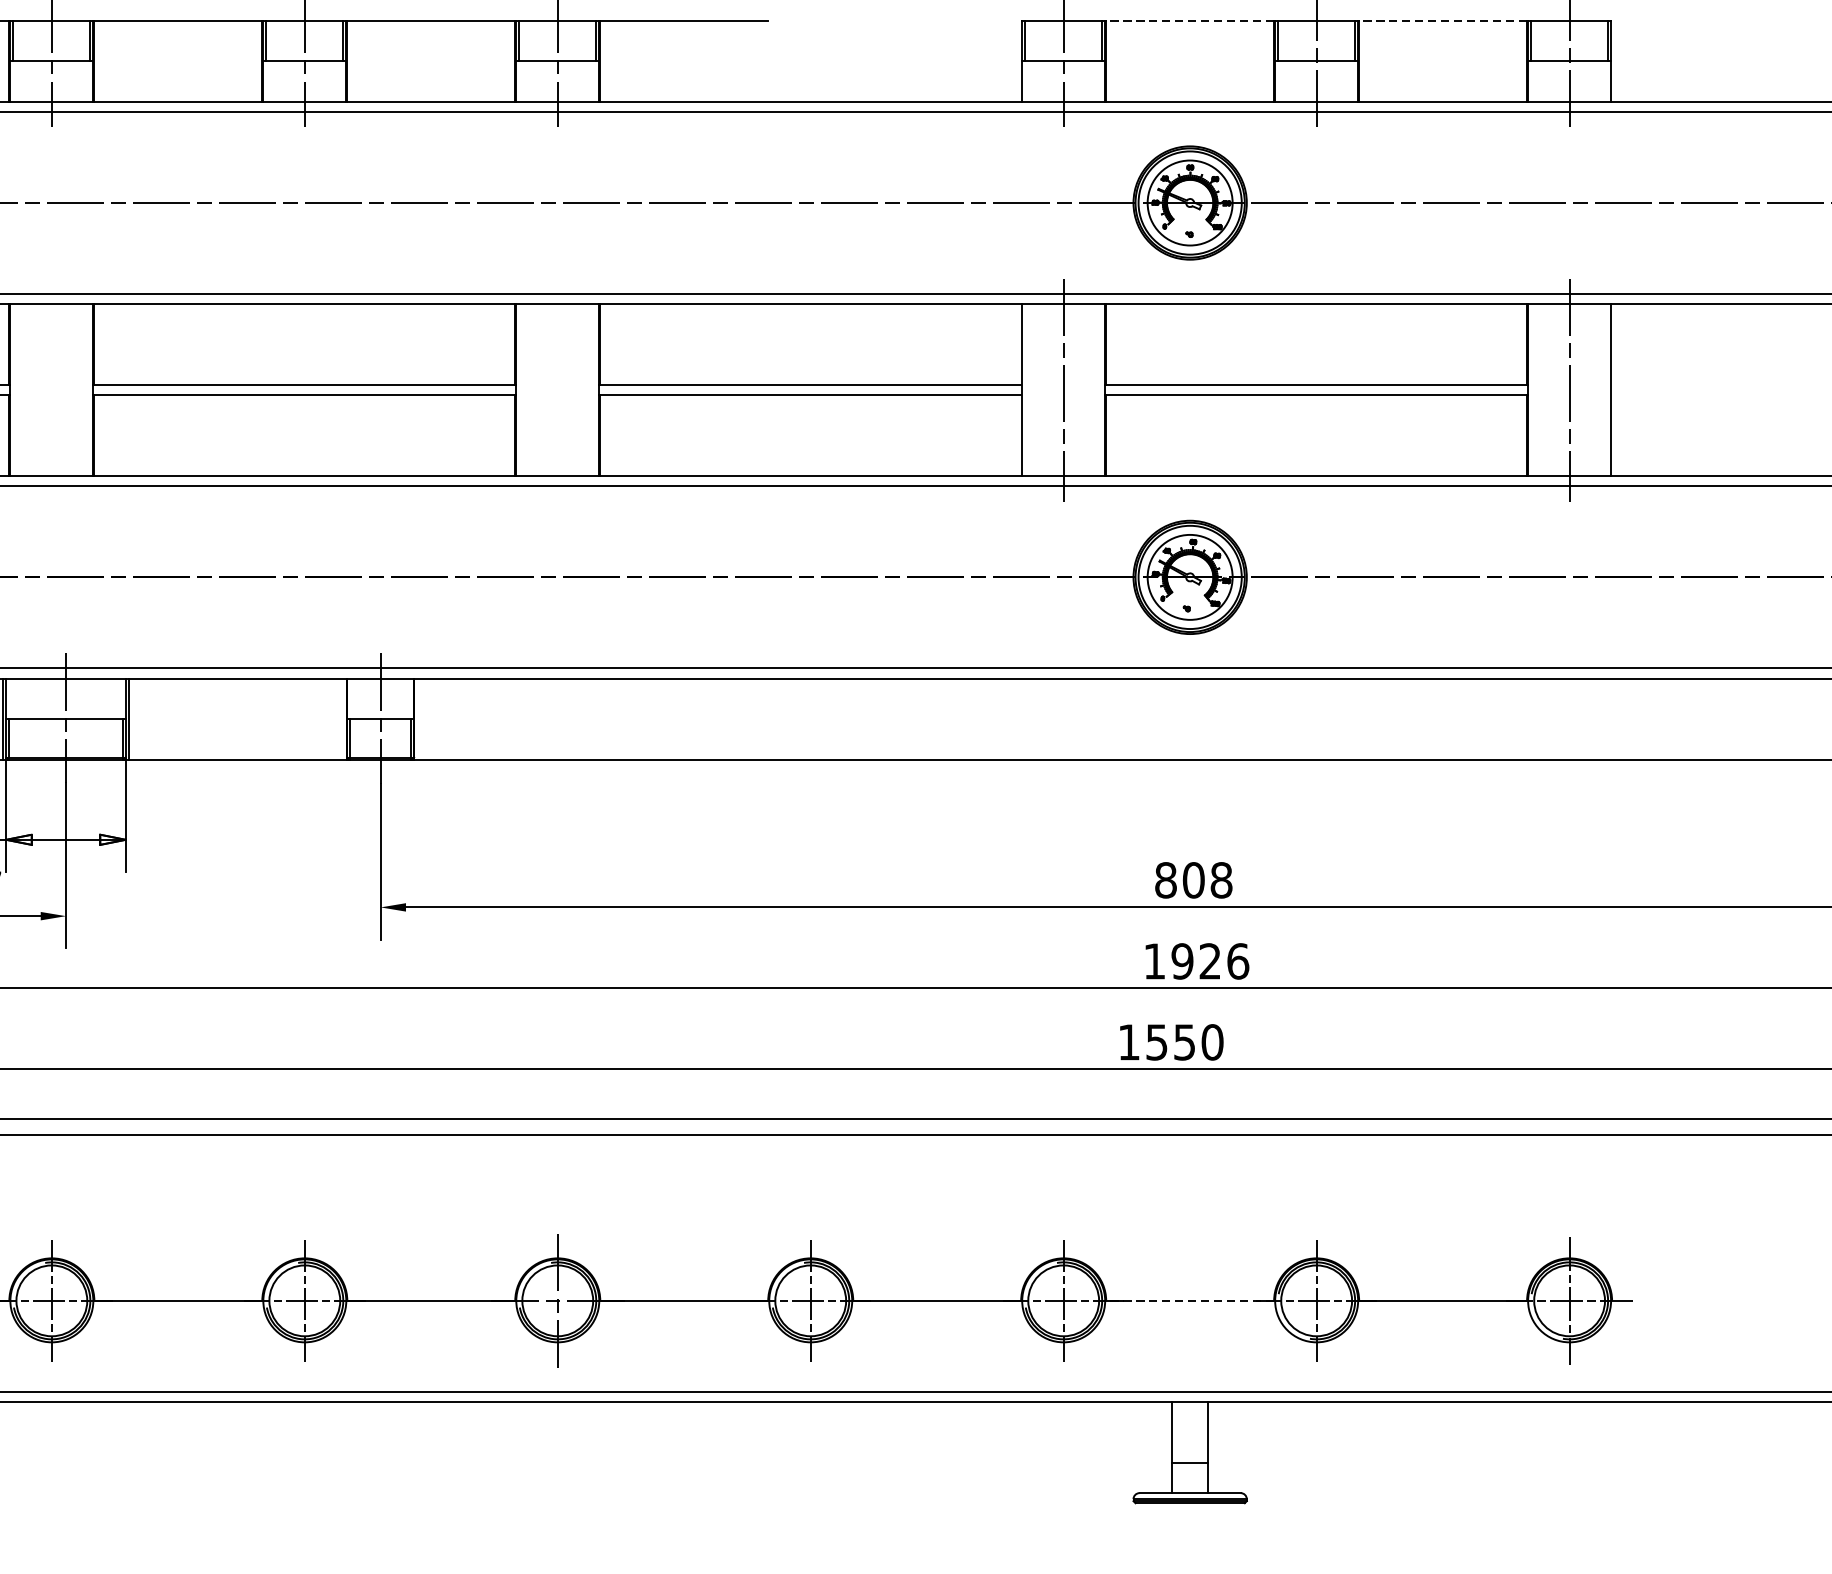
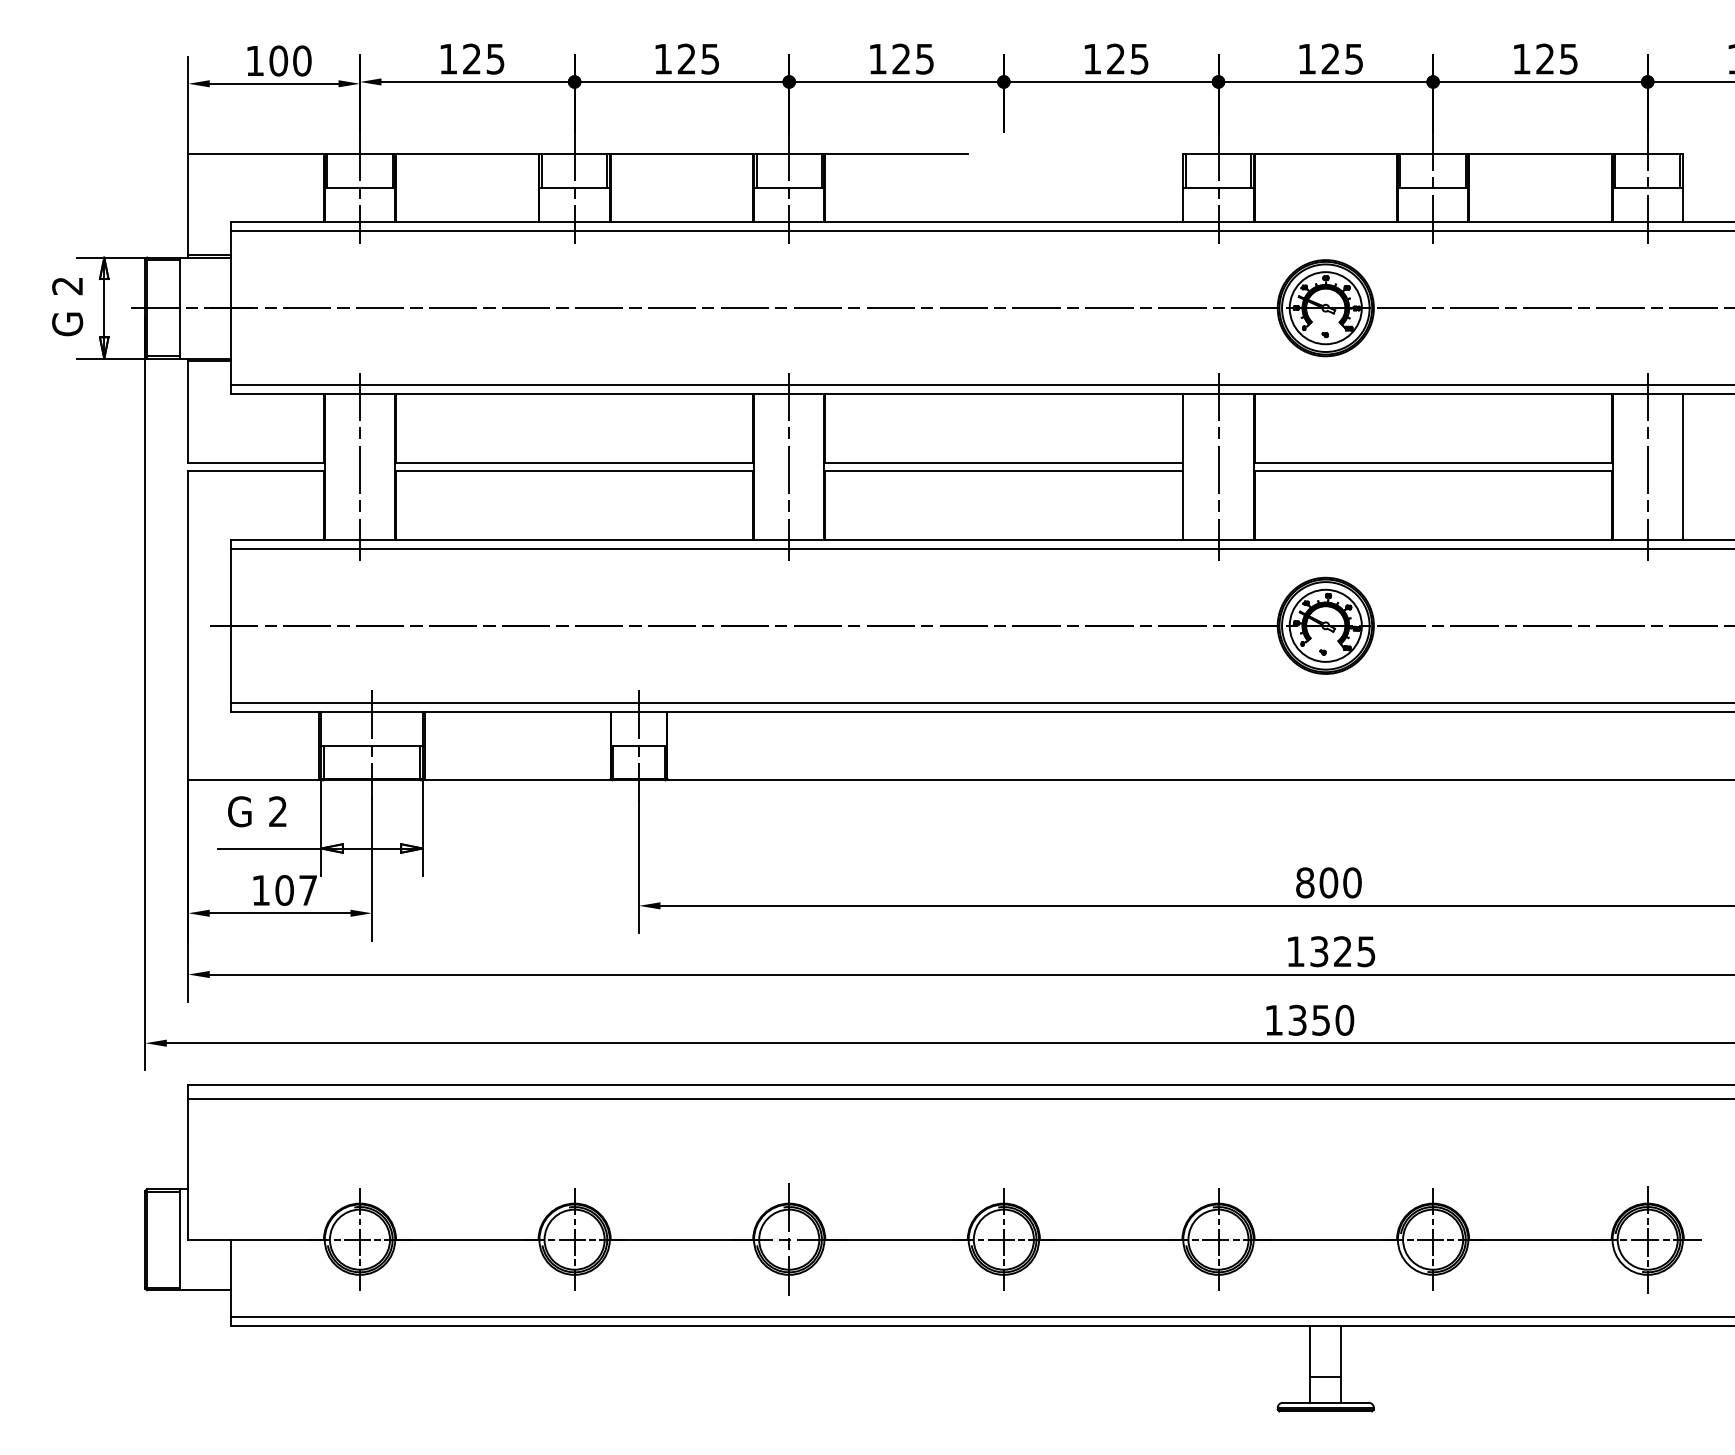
line: (1189, 20) -> (1325, 153), dashed -> solid
line: (1442, 20) -> (1539, 153), dashed -> solid
line: (52, 389) -> (360, 466), added
line: (558, 389) -> (789, 466), added
text: (1221, 879) -> (1352, 882), 808 -> 800
text: (1209, 961) -> (1342, 951), 1926 -> 1325
text: (1156, 1041) -> (1297, 1019), 1550 -> 1350
line: (1189, 1300) -> (1325, 1239), dashed -> solid

